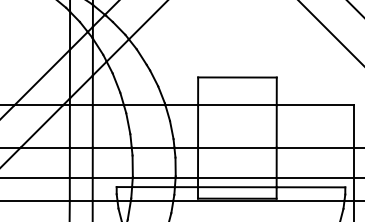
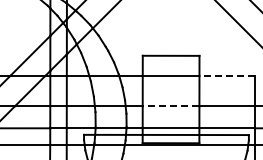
line: (315, 104) -> (227, 75), solid -> dashed
line: (236, 147) -> (170, 106), solid -> dashed

